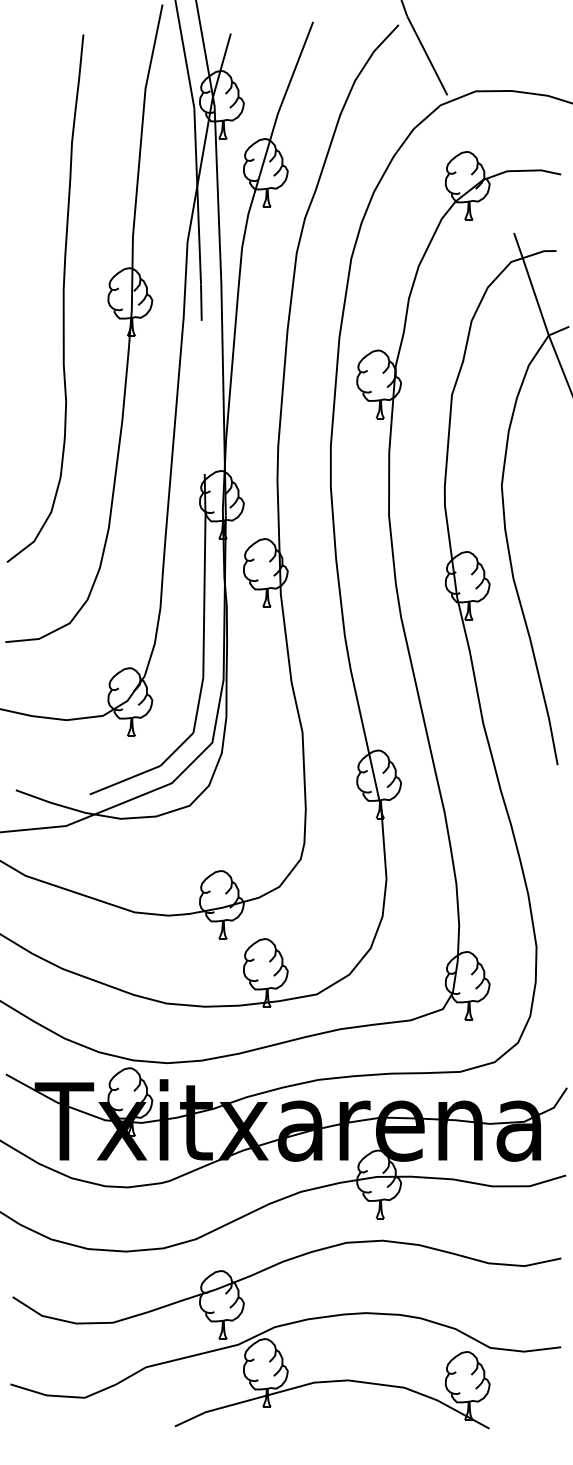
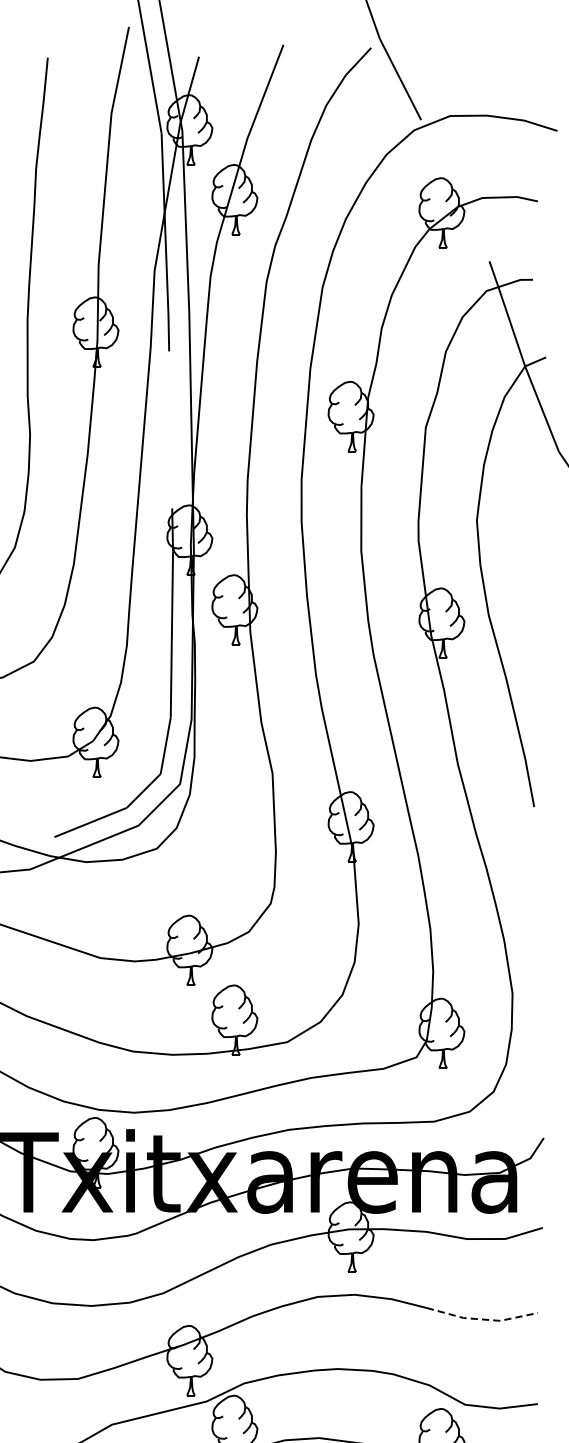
line: (507, 1264) -> (482, 1319), solid -> dashed

